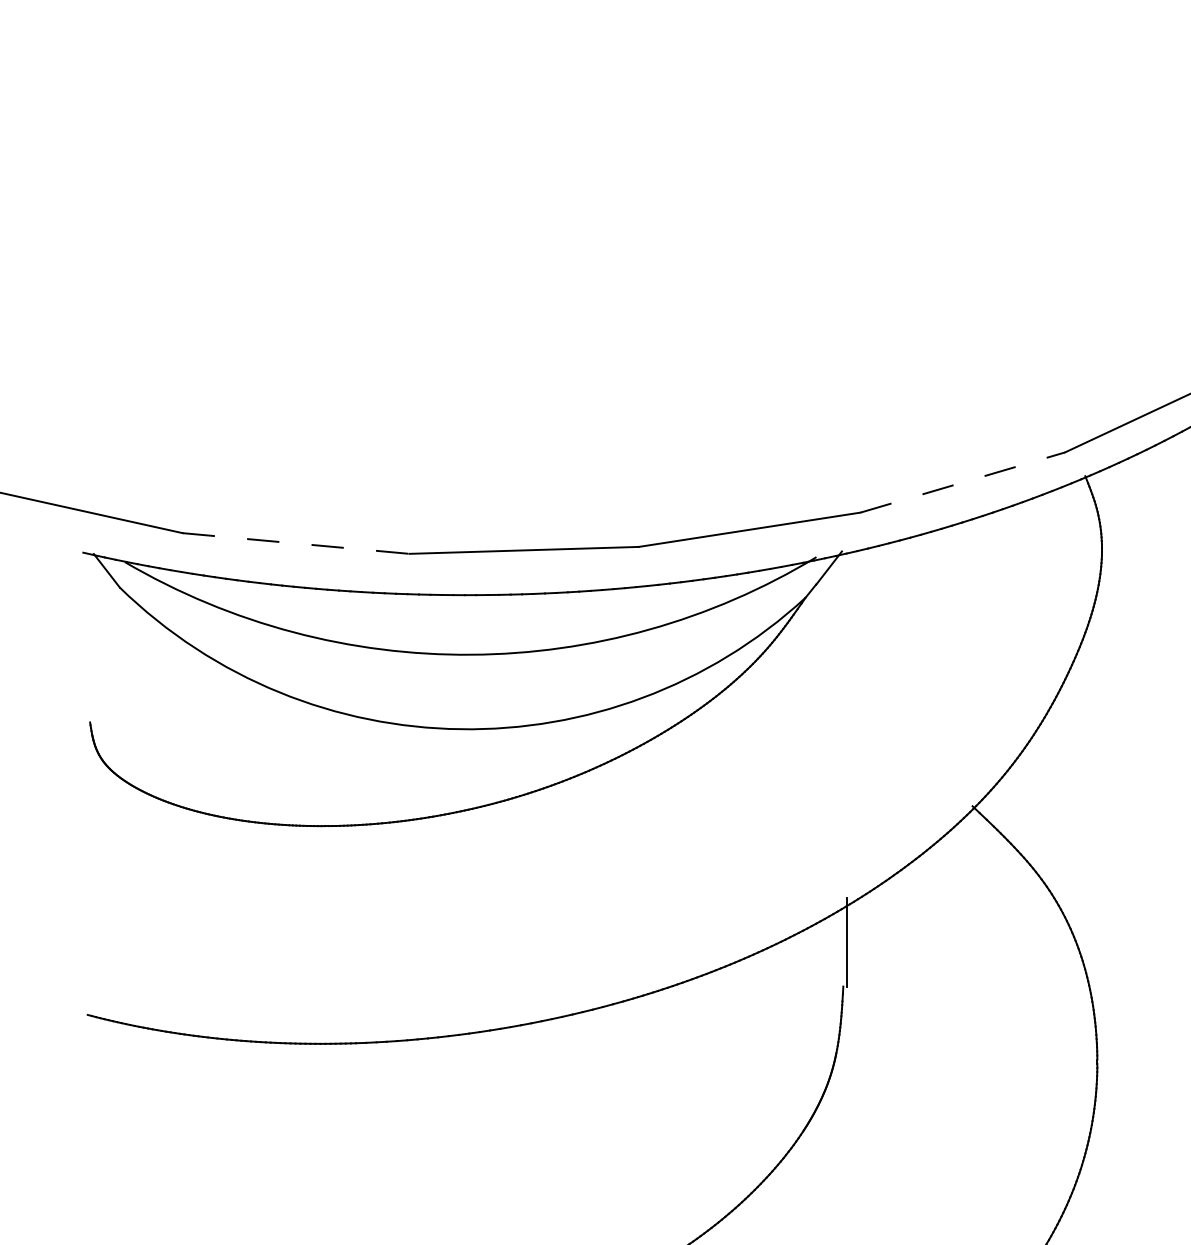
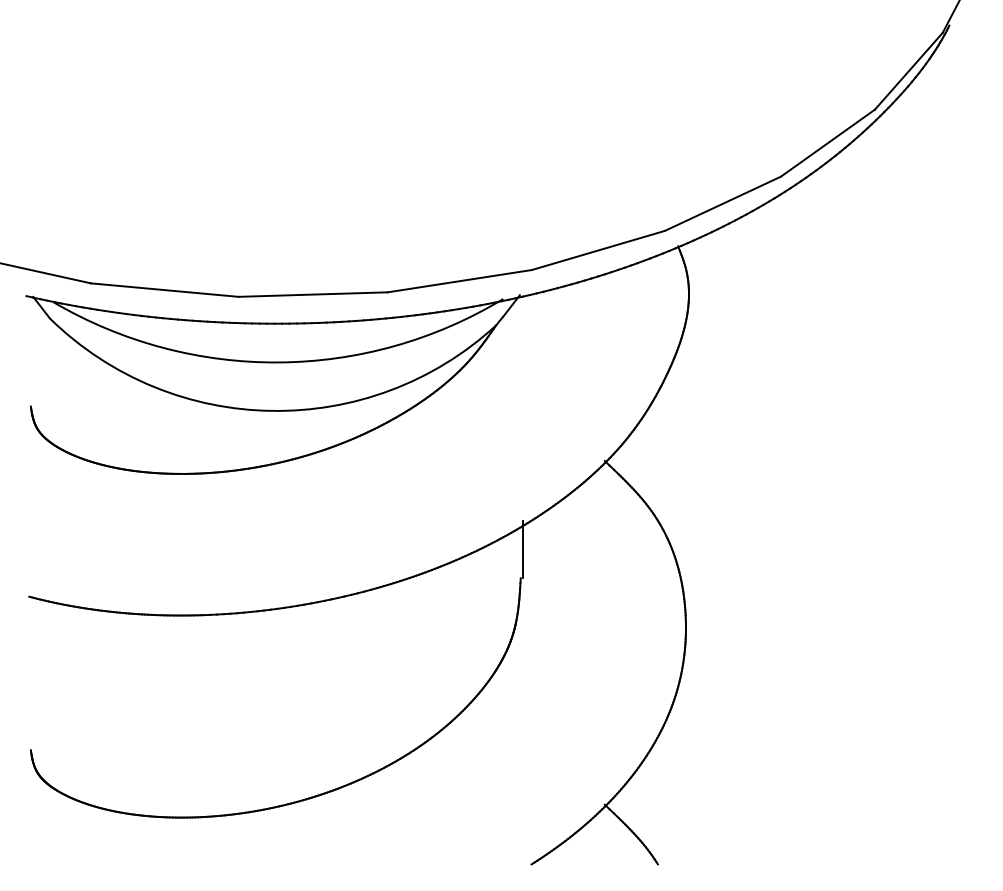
line: (962, 482) -> (598, 250), dashed -> solid
line: (297, 544) -> (165, 290), dashed -> solid

